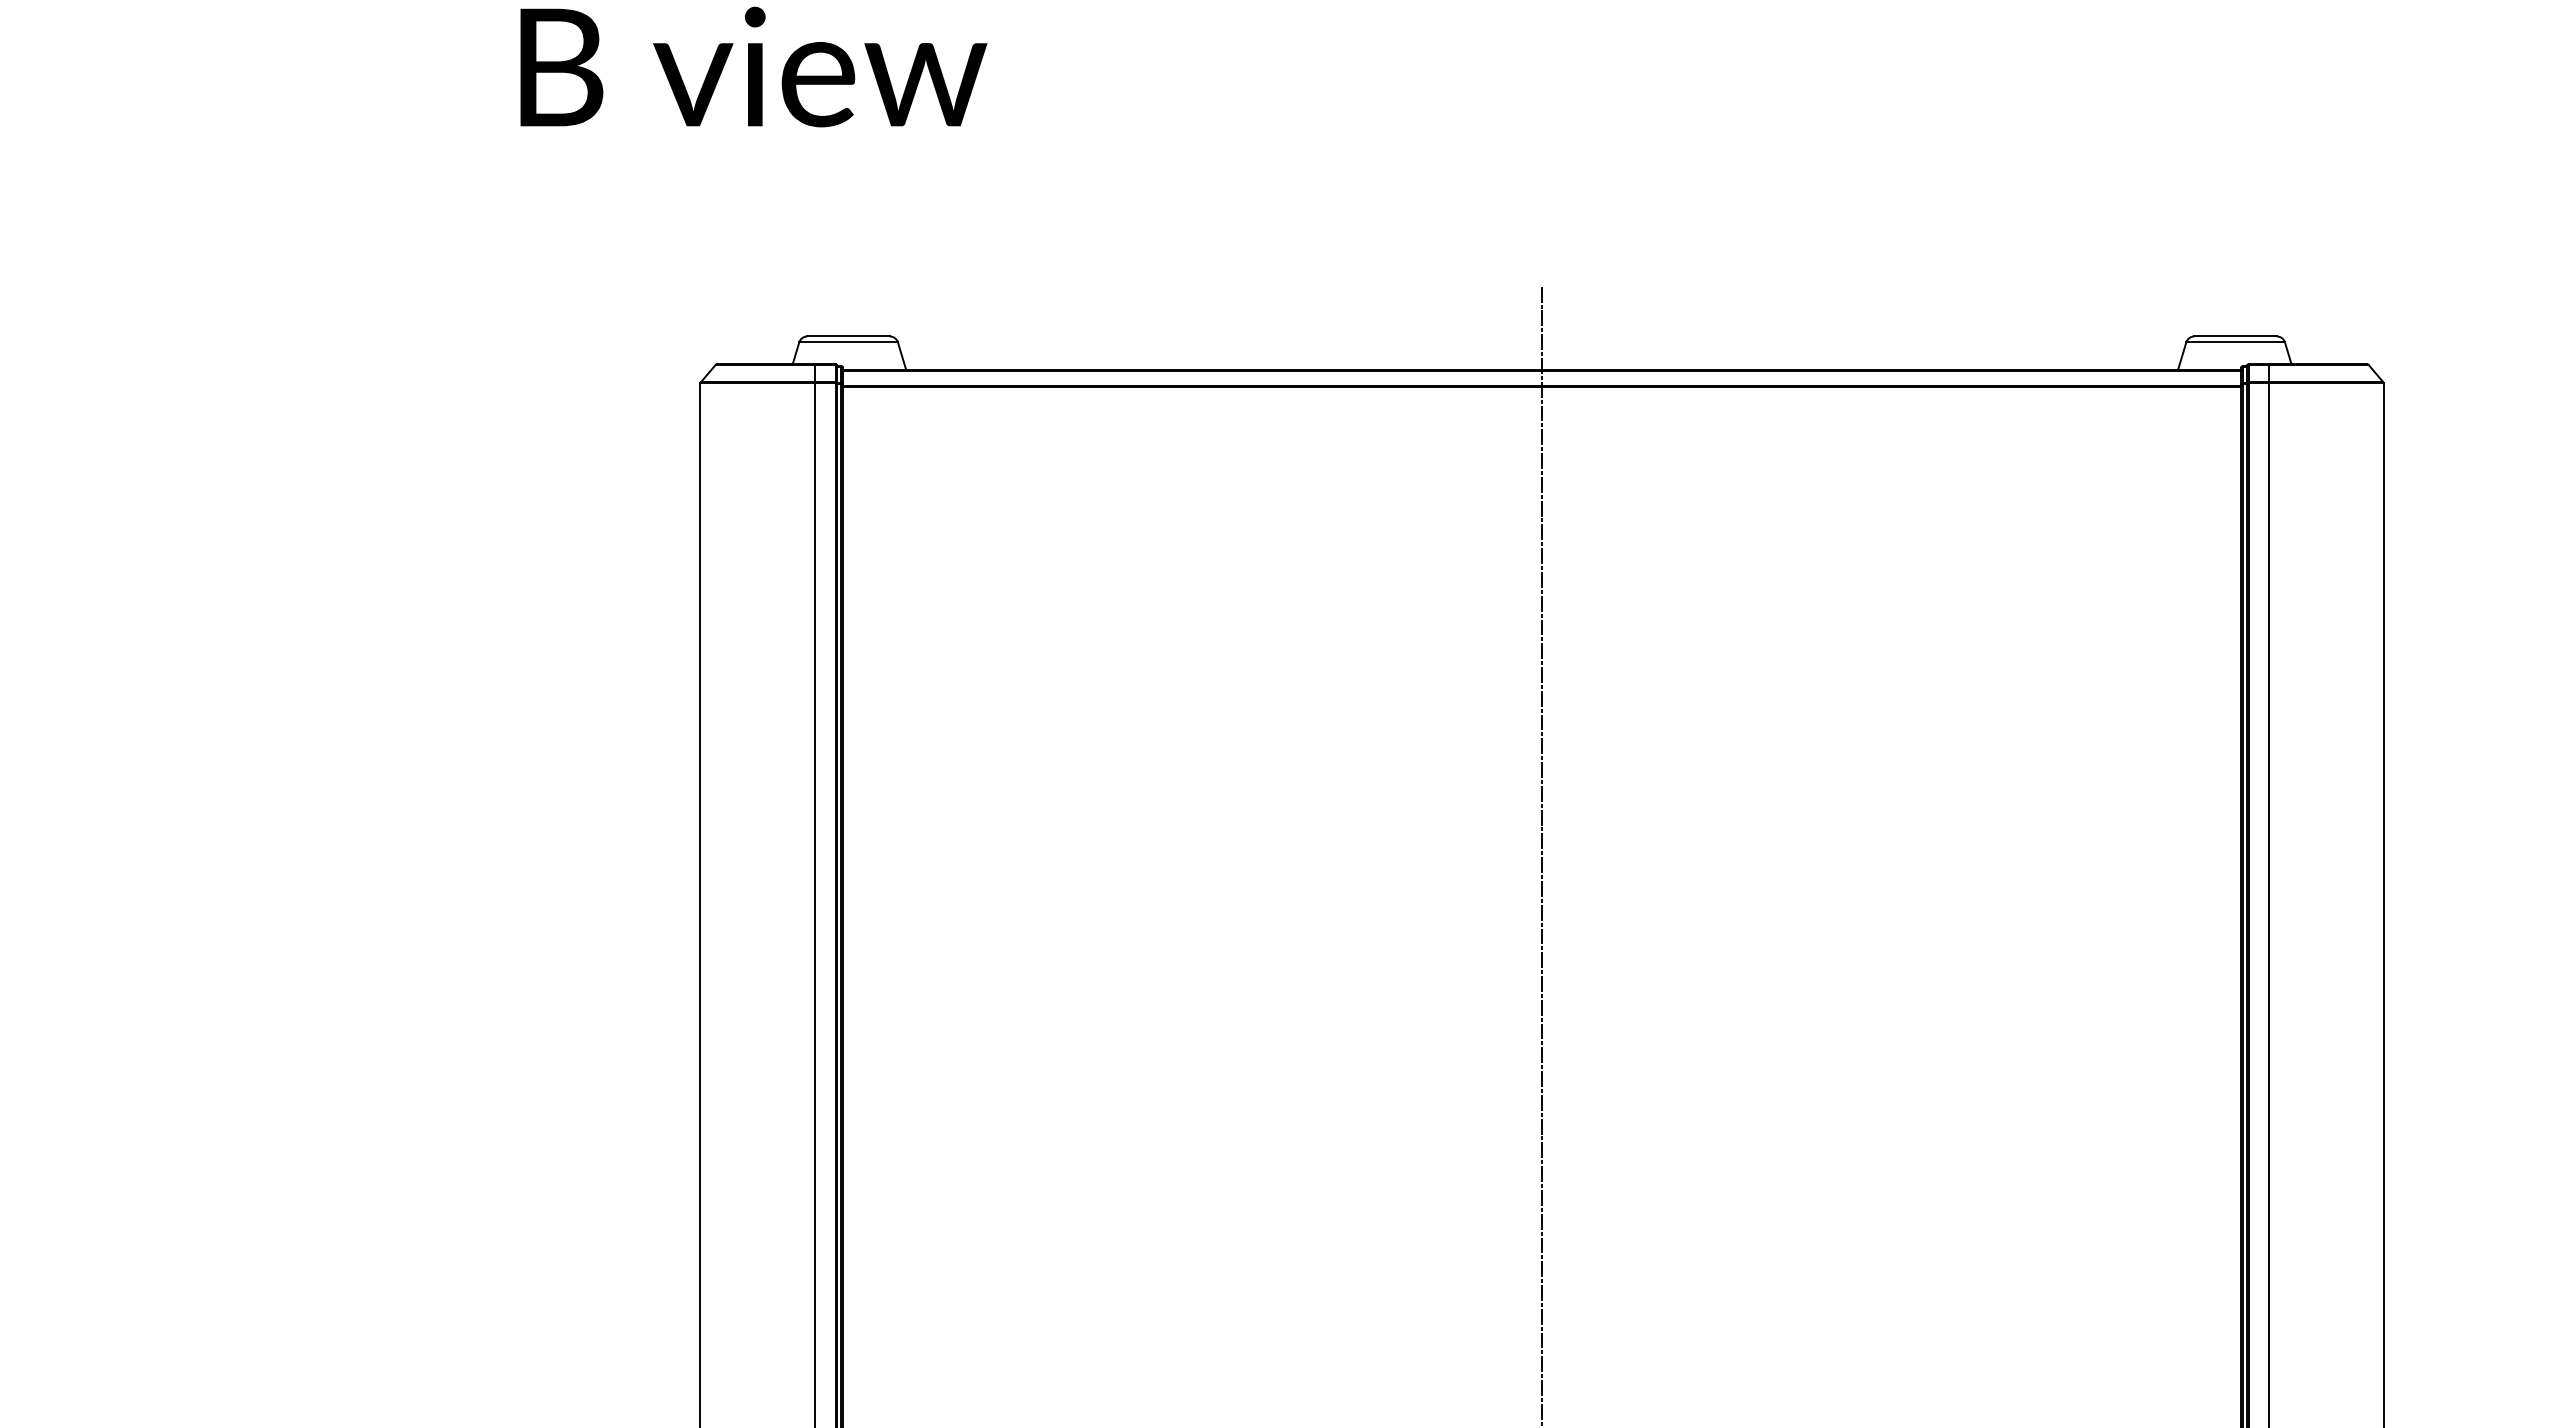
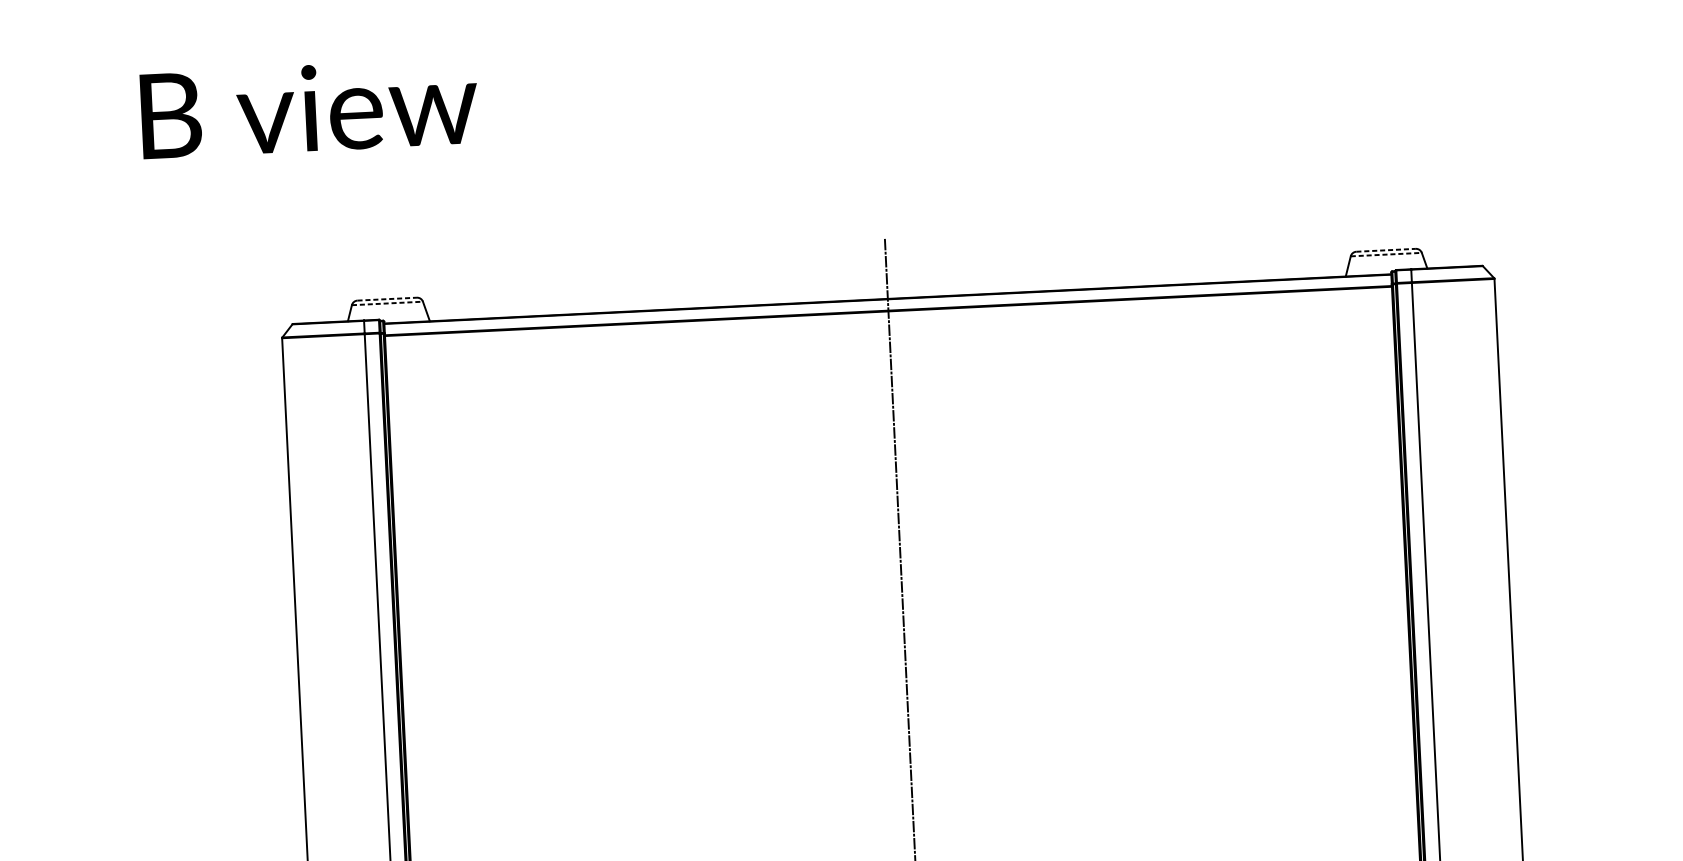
line: (849, 336) -> (387, 299), solid -> dashed
line: (2236, 336) -> (1386, 250), solid -> dashed
line: (849, 342) -> (388, 303), solid -> dashed
line: (2236, 342) -> (1386, 254), solid -> dashed

